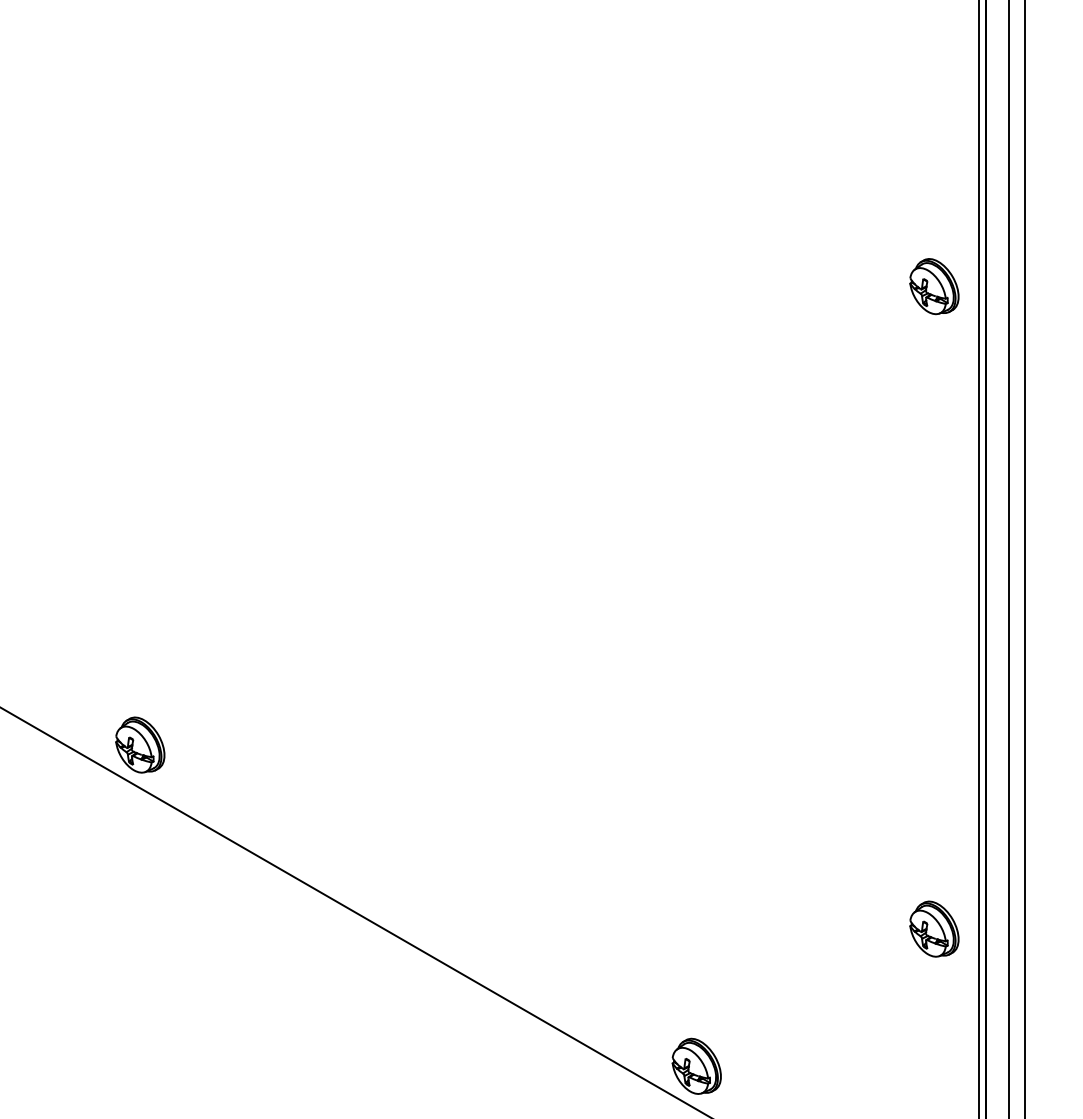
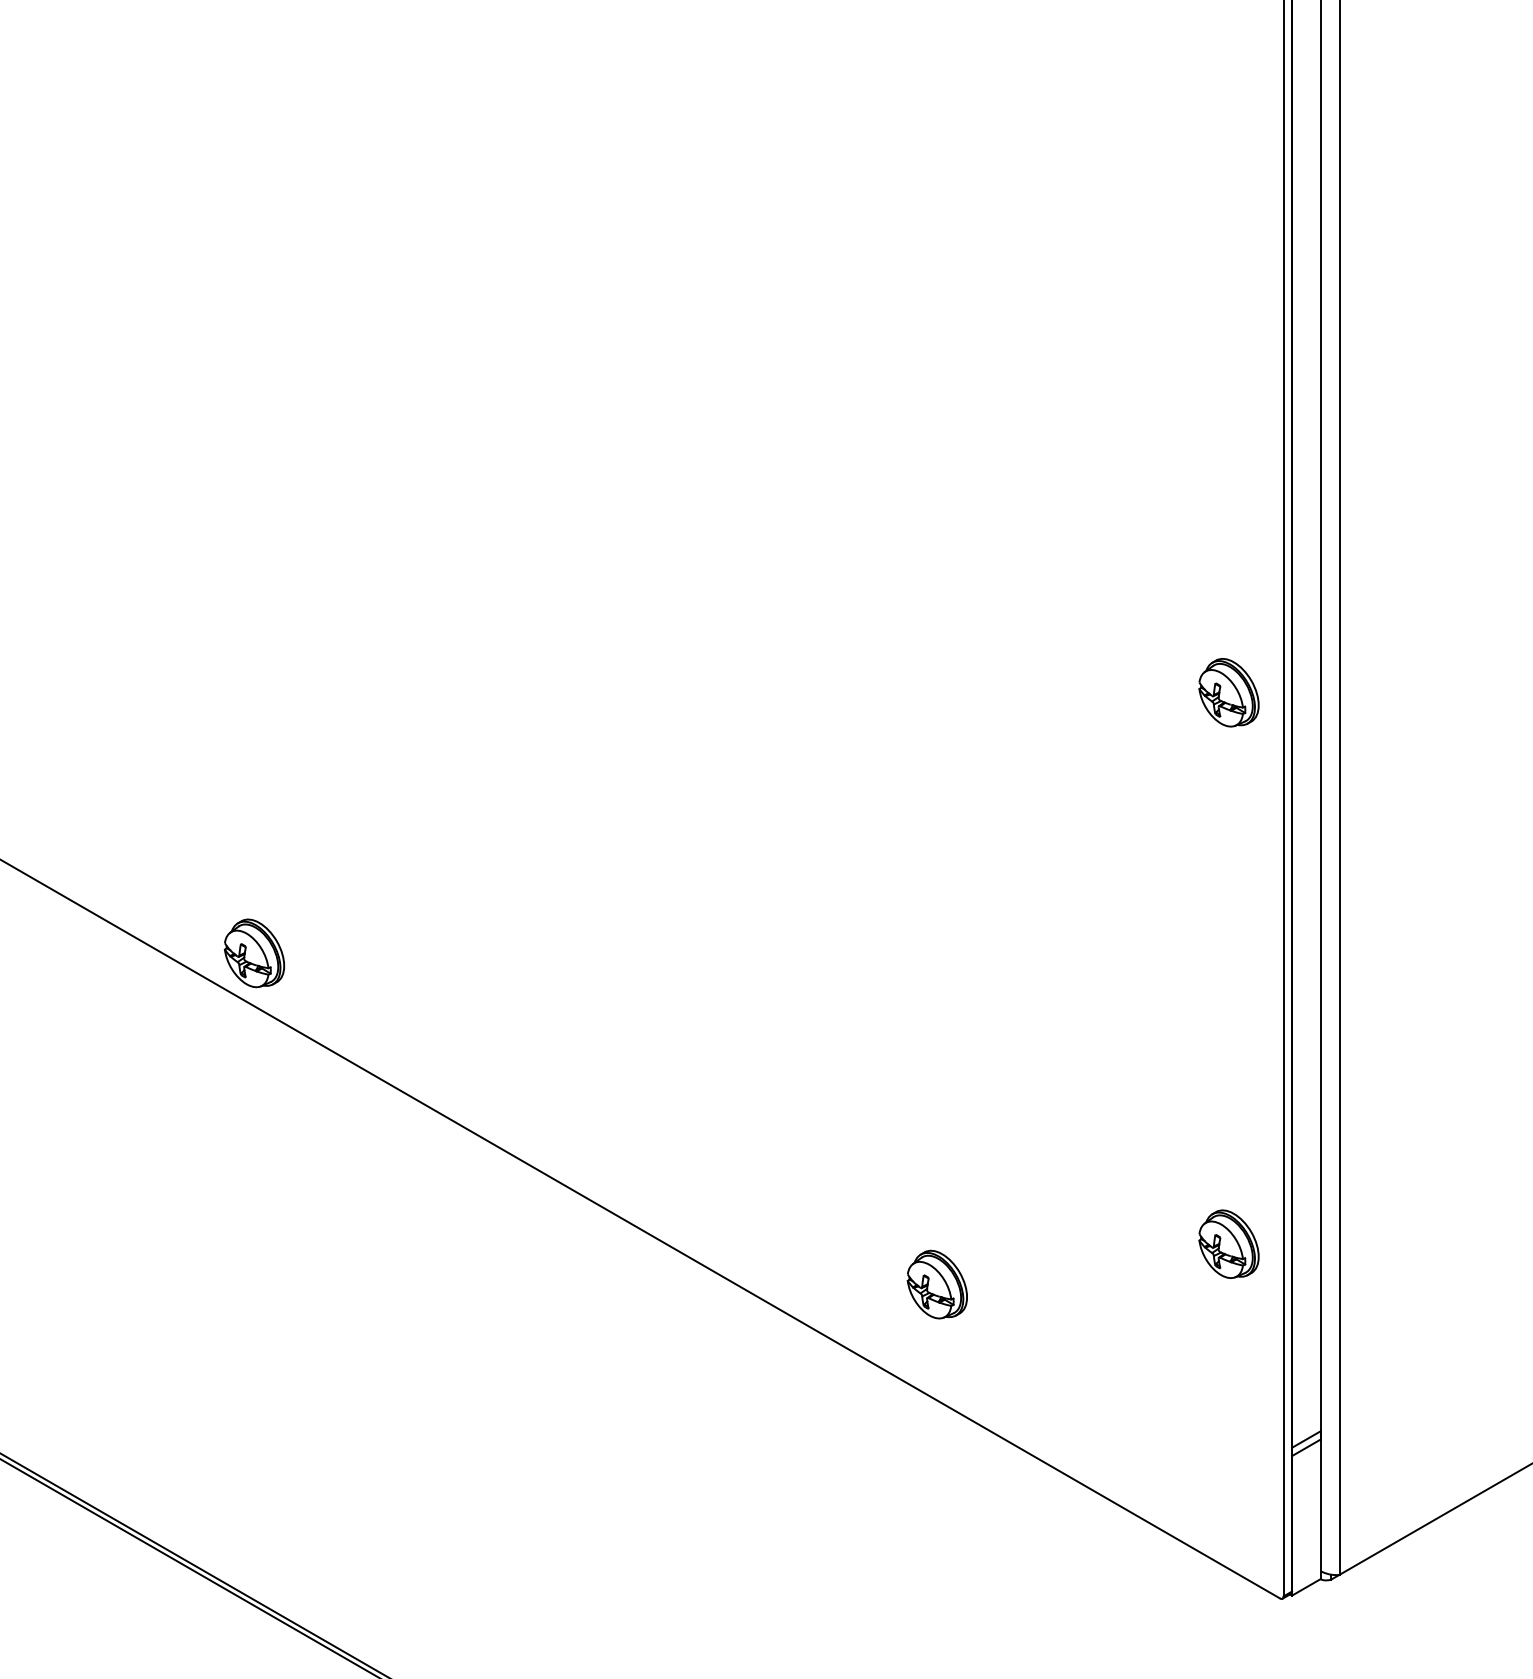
part: (934, 286) -> (1228, 692), moved
part: (934, 928) -> (1228, 1243), moved
part: (696, 1066) -> (936, 1284), moved

